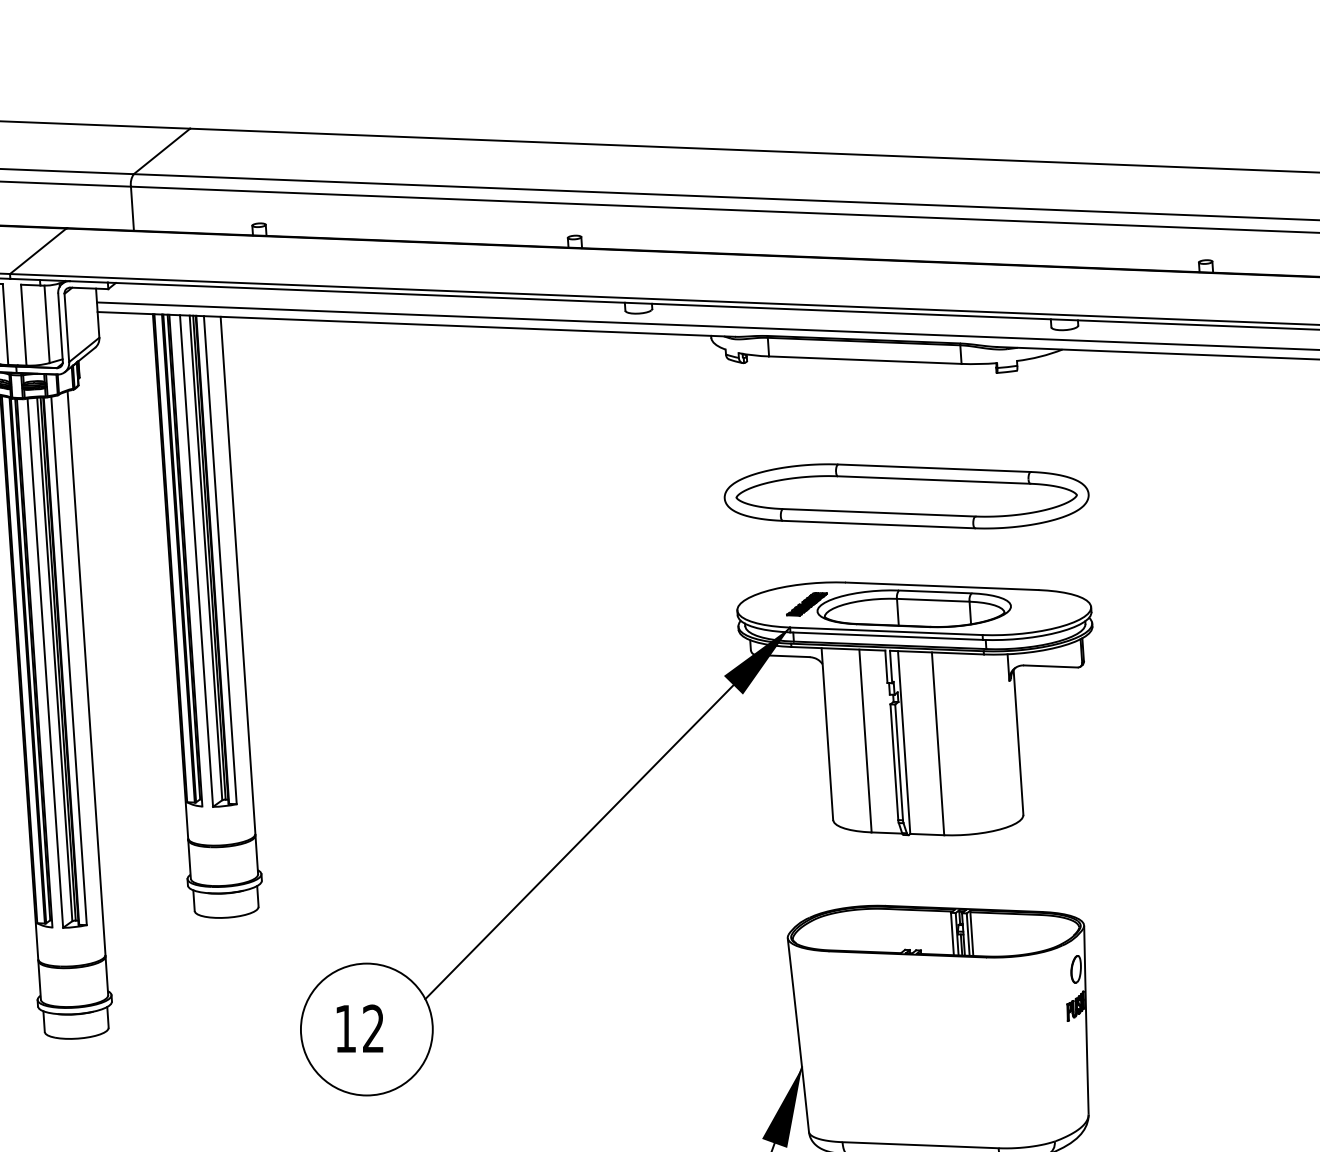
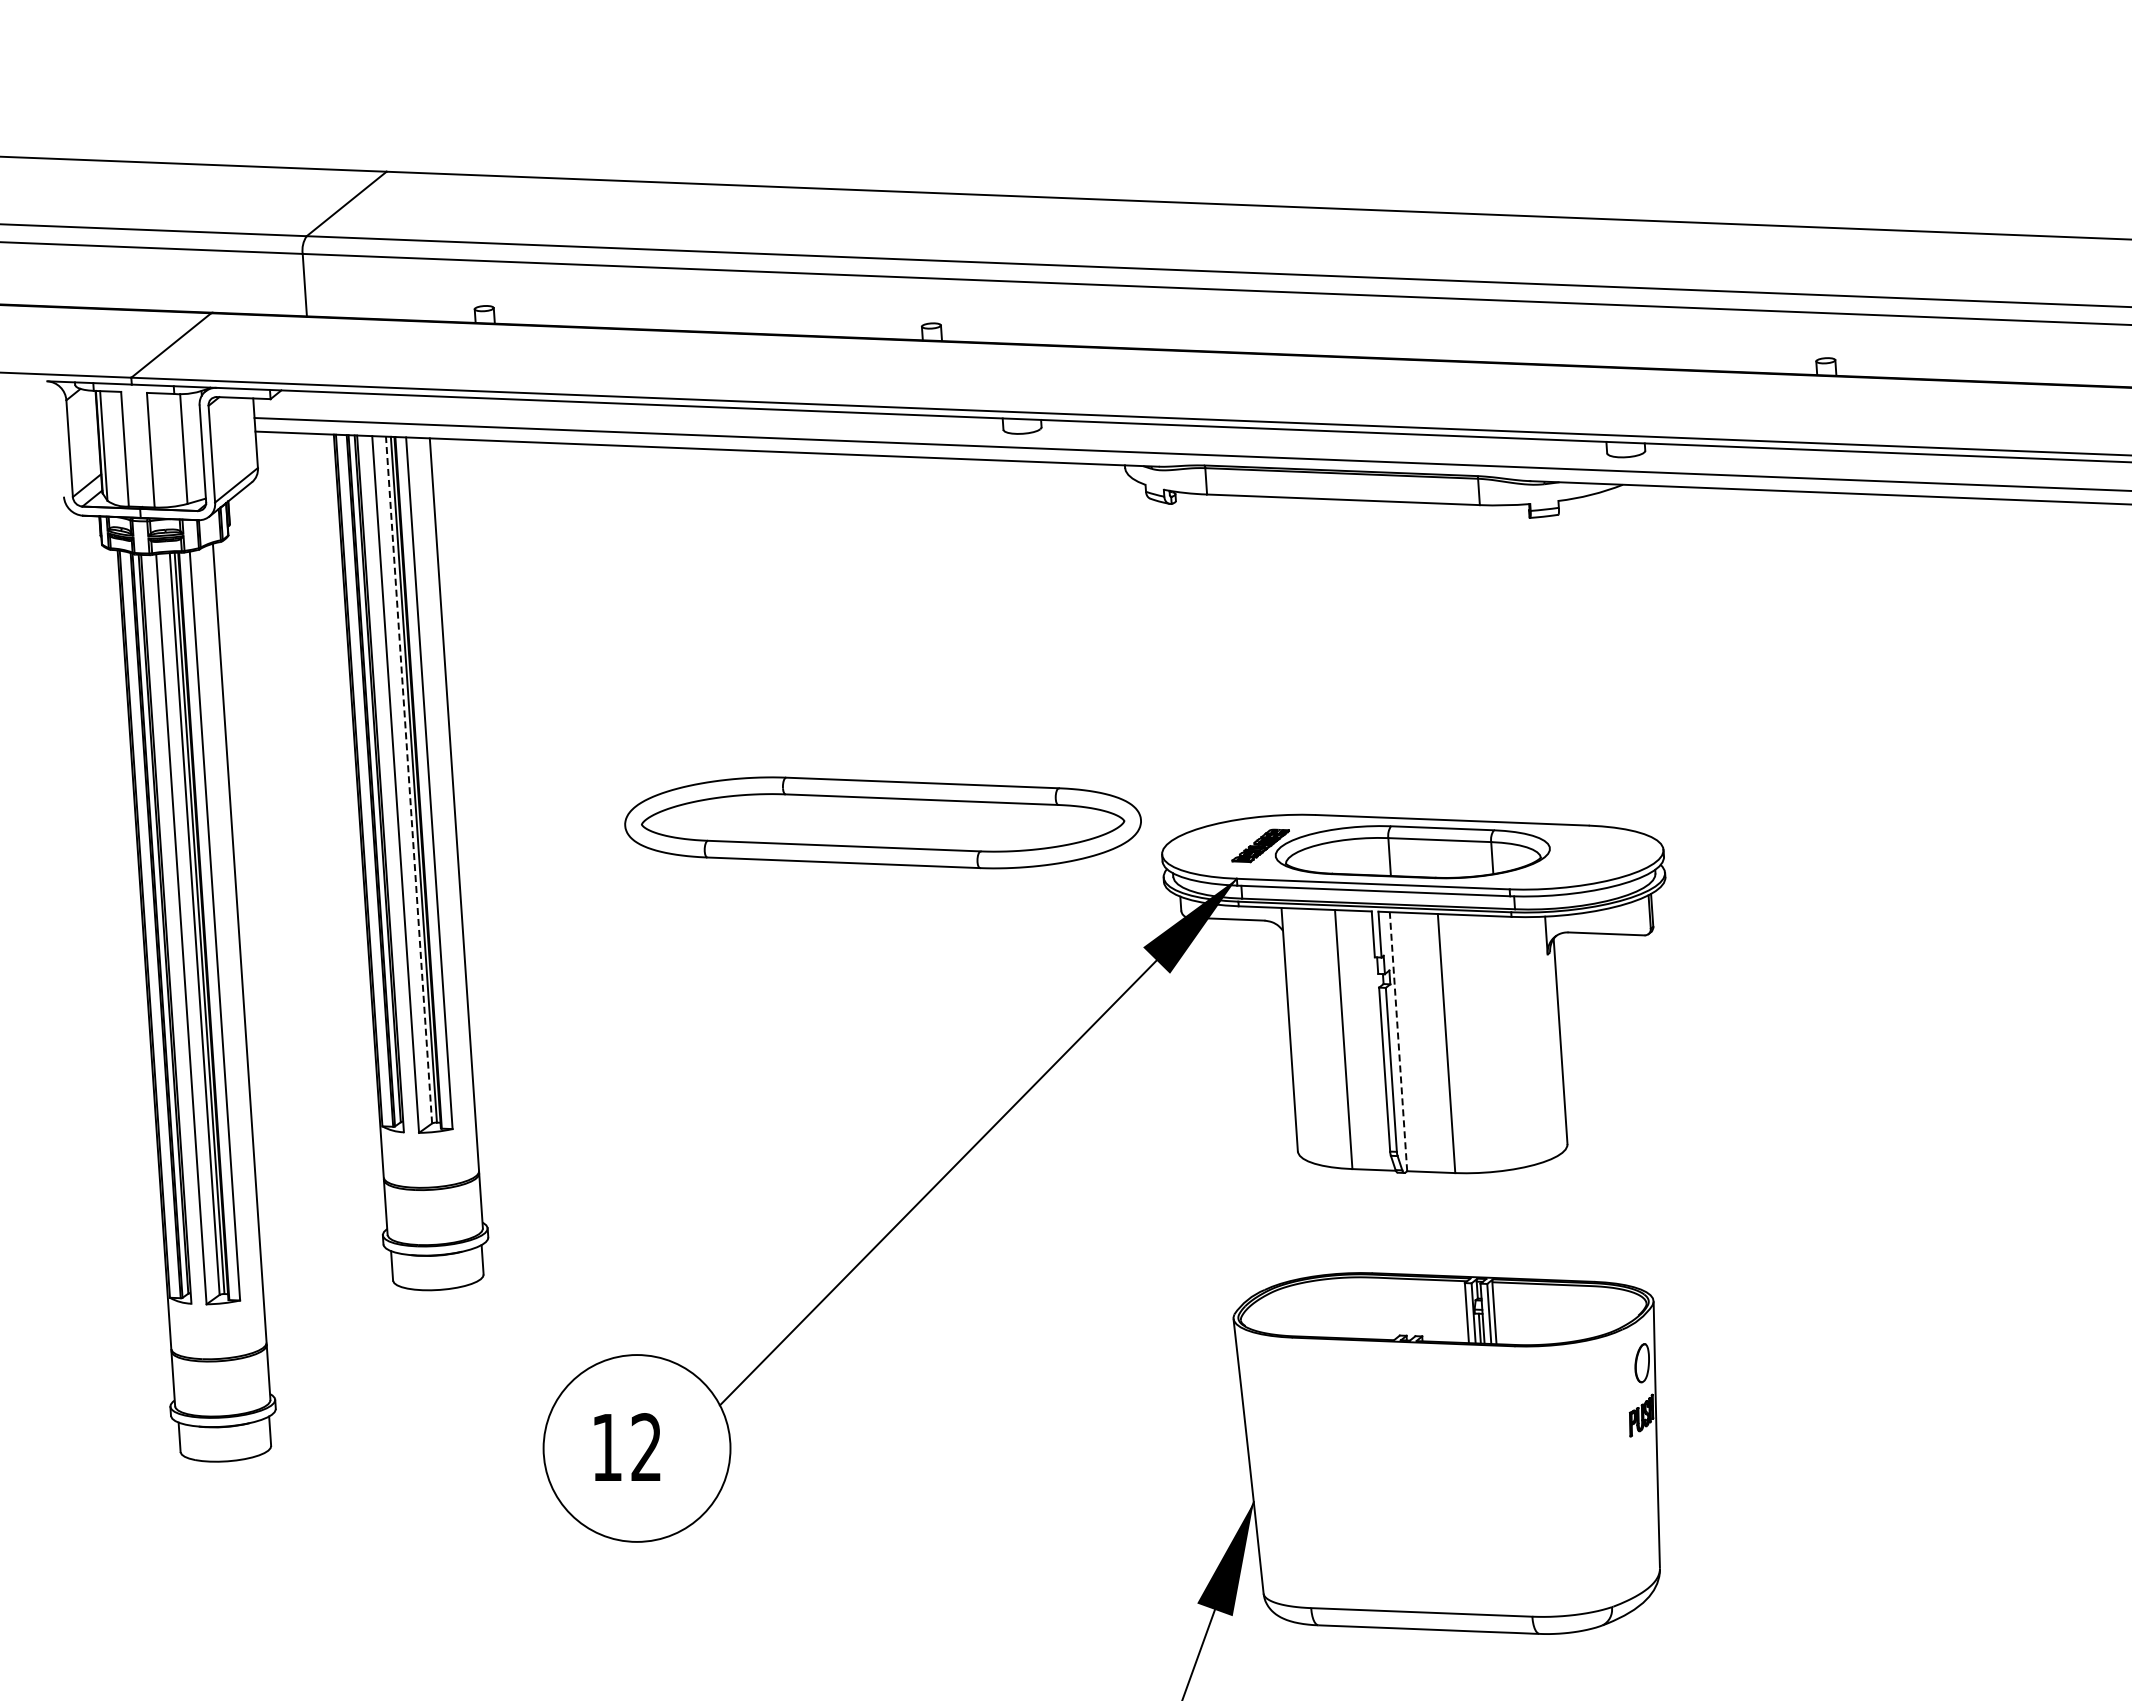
part: (906, 496) -> (882, 822), moved
line: (206, 557) -> (409, 779), solid -> dashed
line: (904, 742) -> (1398, 1041), solid -> dashed

